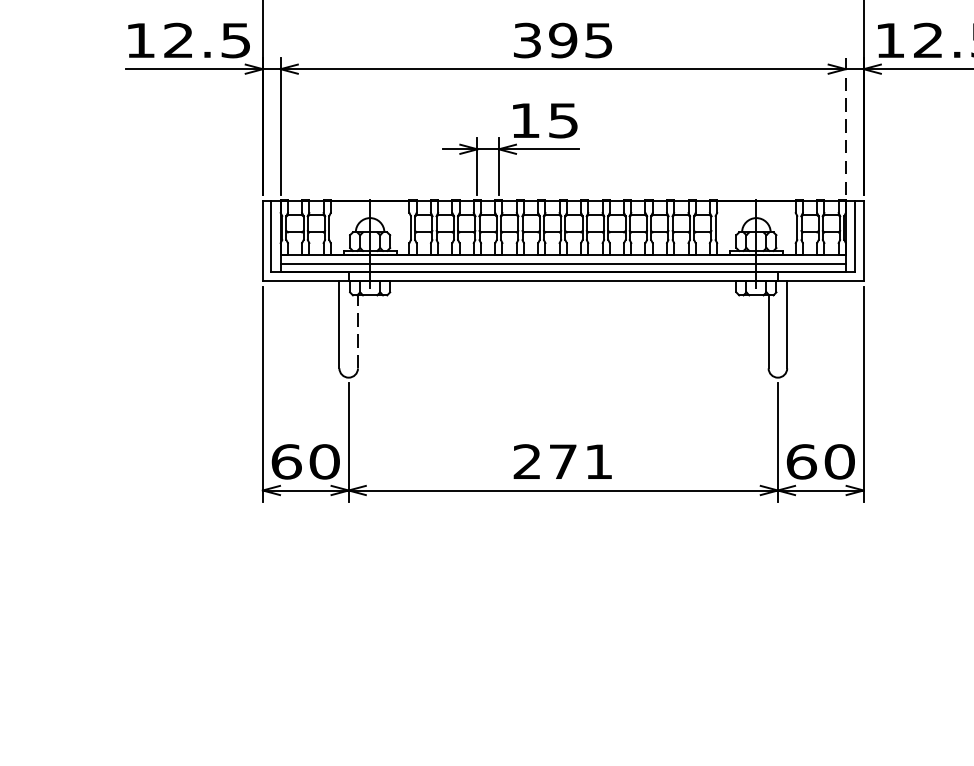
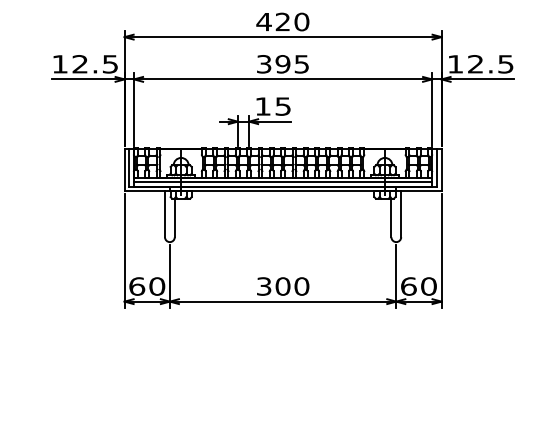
line: (846, 126) -> (432, 109), dashed -> solid
line: (357, 330) -> (174, 217), dashed -> solid
text: (564, 461) -> (283, 286), 271 -> 300

